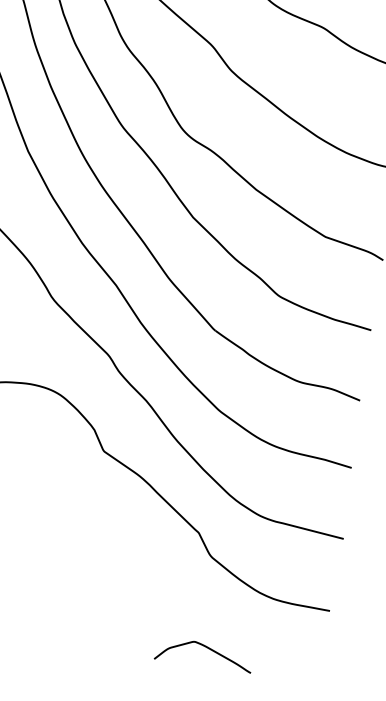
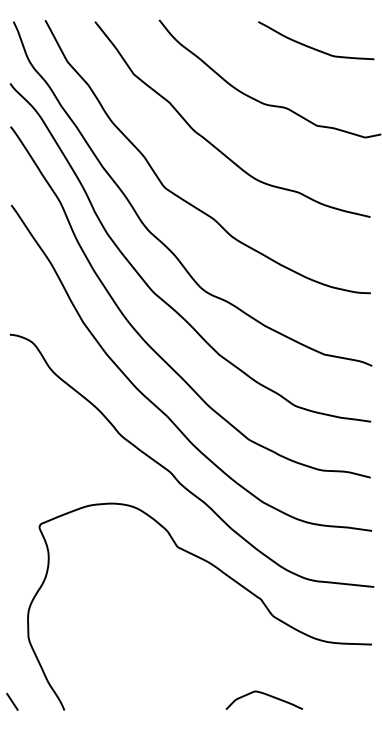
curve: (204, 647) -> (263, 694), moved

